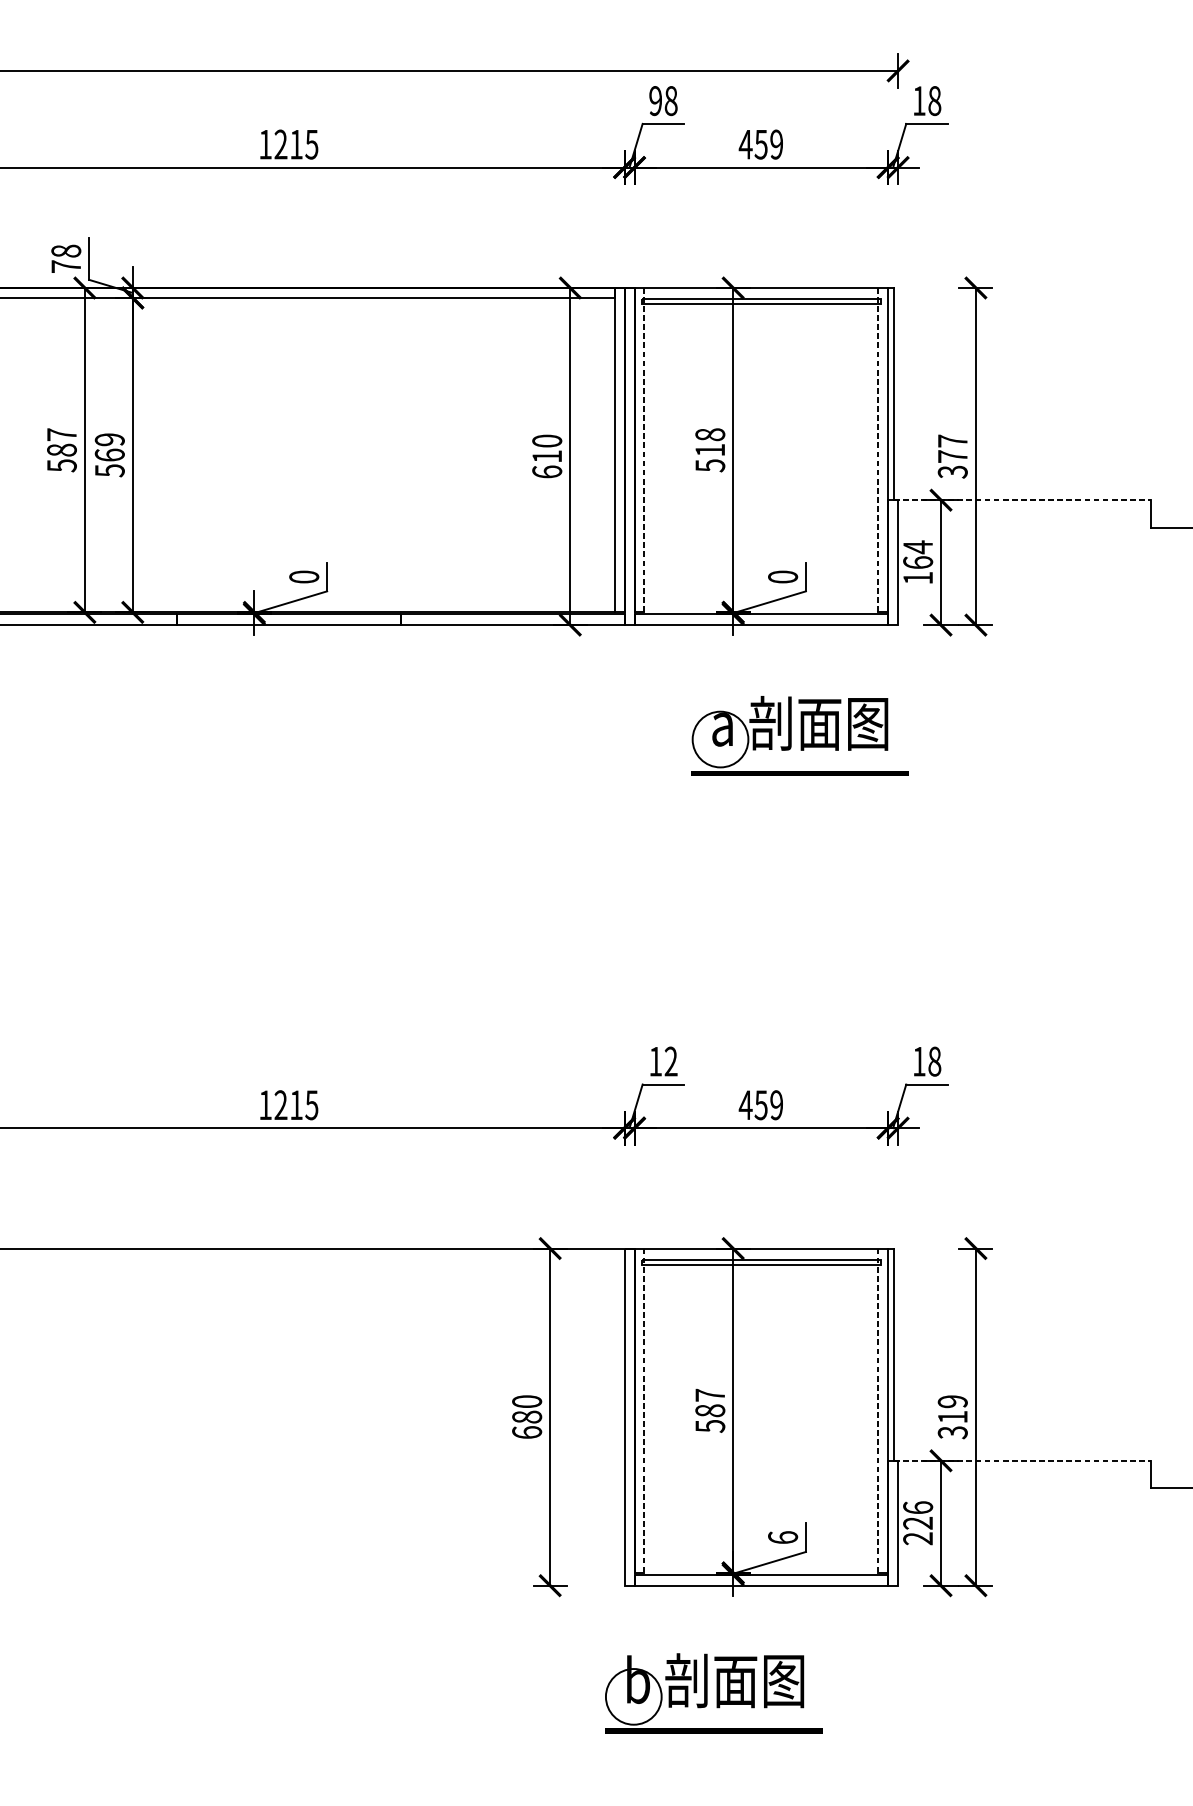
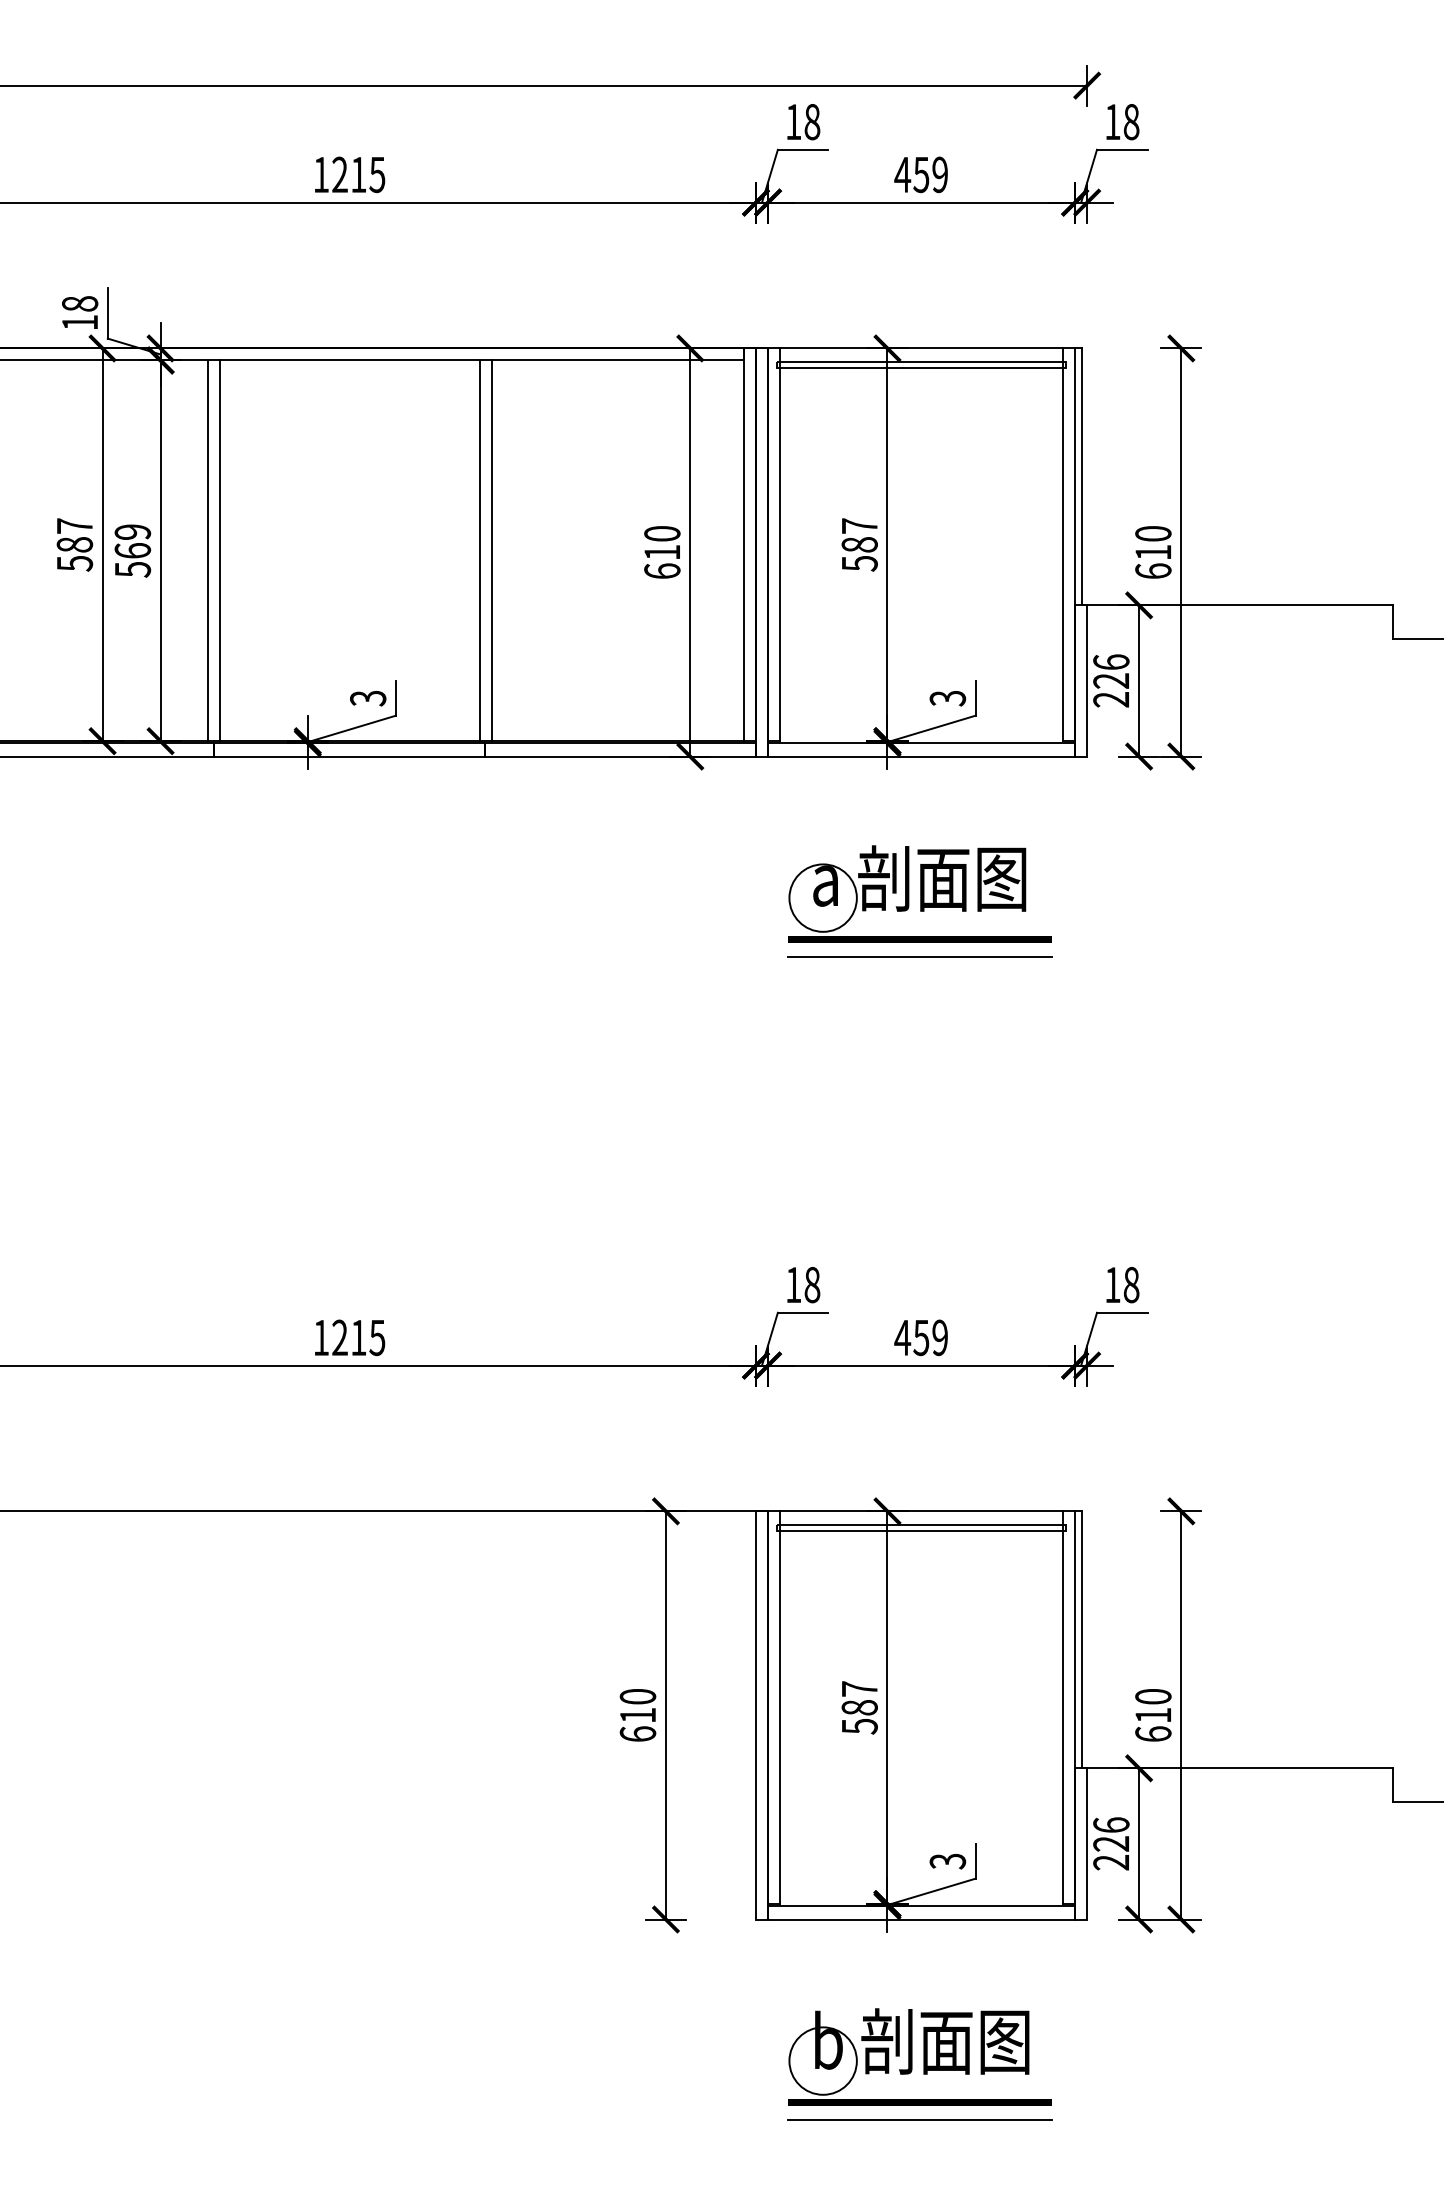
text: (655, 100) -> (793, 121), 98 -> 18
text: (65, 266) -> (79, 322), 78 -> 18
text: (710, 442) -> (859, 535), 518 -> 587
line: (644, 450) -> (780, 545), dashed -> solid
line: (878, 450) -> (1063, 545), dashed -> solid
line: (172, 454) -> (208, 550), added
line: (182, 454) -> (220, 550), added
line: (396, 454) -> (479, 550), added
line: (406, 454) -> (491, 550), added
text: (952, 456) -> (1153, 552), 377 -> 610
line: (1022, 500) -> (1237, 605), dashed -> solid
text: (918, 562) -> (1111, 680), 164 -> 226
text: (304, 577) -> (368, 698), 0 -> 3
text: (782, 577) -> (947, 698), 0 -> 3
part: (800, 735) -> (919, 893), moved
line: (759, 790) -> (919, 956), added
text: (671, 1061) -> (812, 1284), 12 -> 18
line: (644, 1411) -> (780, 1708), dashed -> solid
line: (878, 1411) -> (1063, 1708), dashed -> solid
text: (526, 1417) -> (637, 1715), 680 -> 610
text: (952, 1417) -> (1153, 1715), 319 -> 610
line: (1022, 1460) -> (1237, 1768), dashed -> solid
text: (782, 1537) -> (947, 1861), 6 -> 3
part: (713, 1693) -> (919, 2056), moved
line: (759, 1751) -> (919, 2120), added

